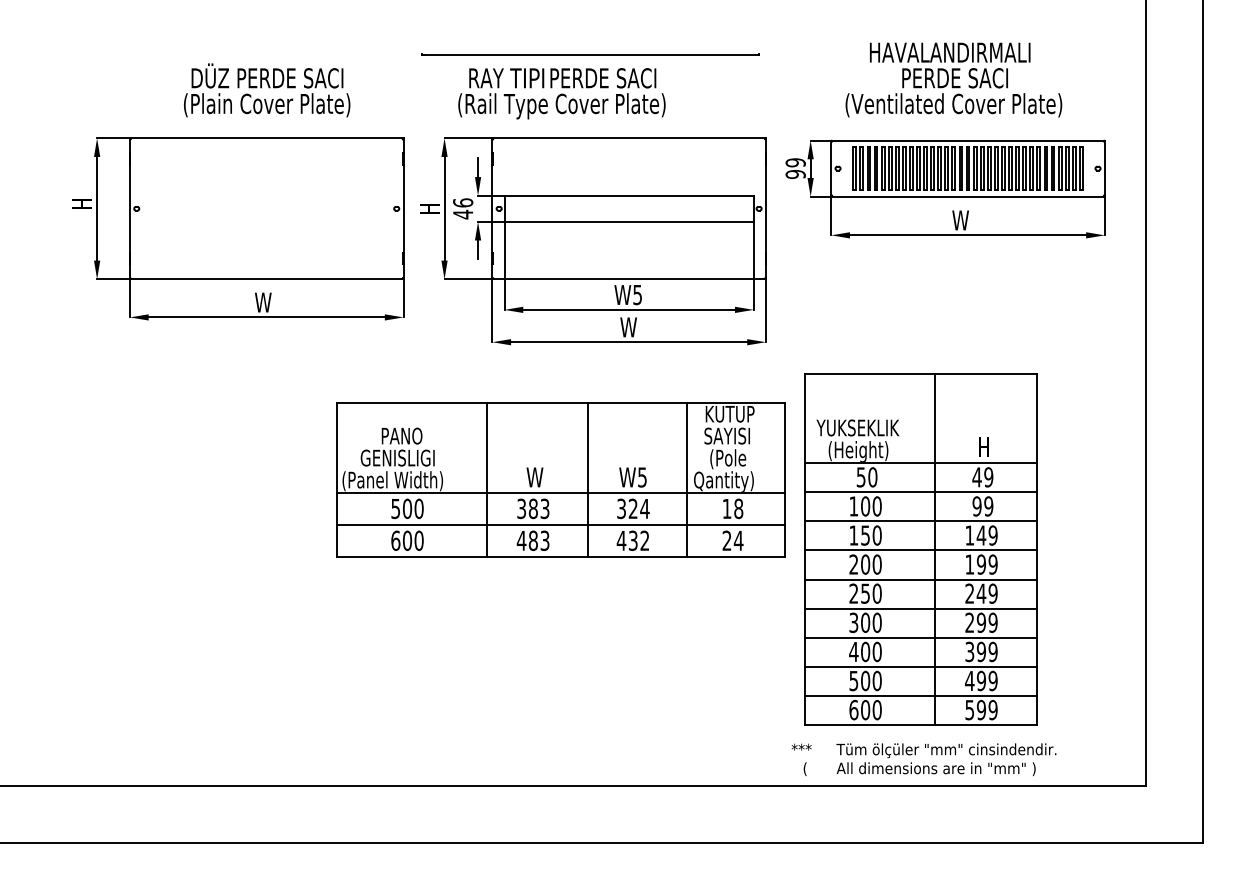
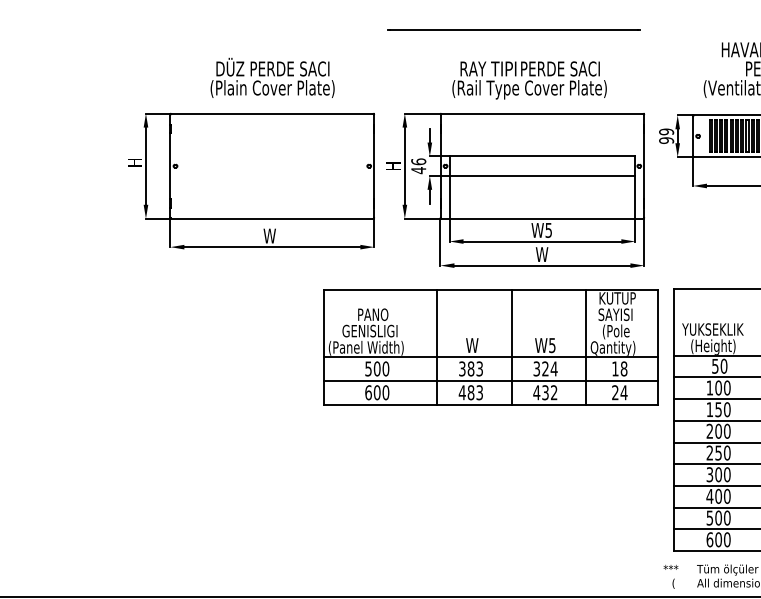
line: (590, 54) -> (513, 30), moved
text: (561, 93) -> (529, 80), moved
part: (560, 479) -> (491, 347), moved

